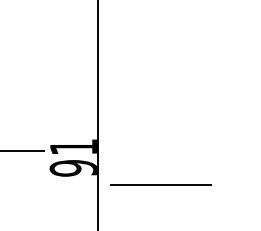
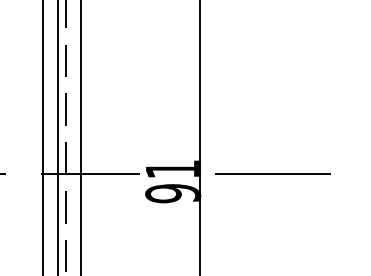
line: (160, 184) -> (272, 173), moved

